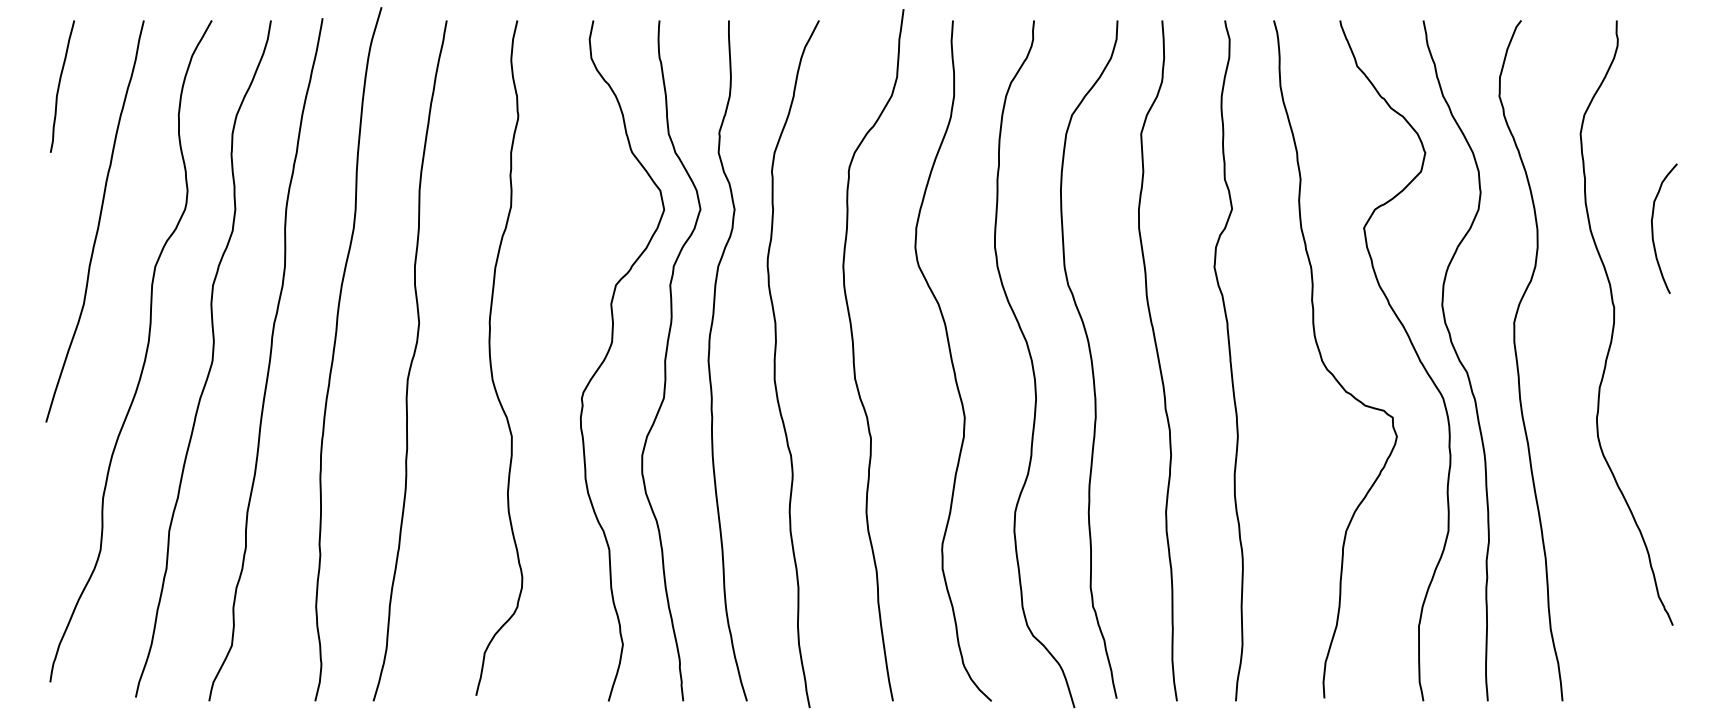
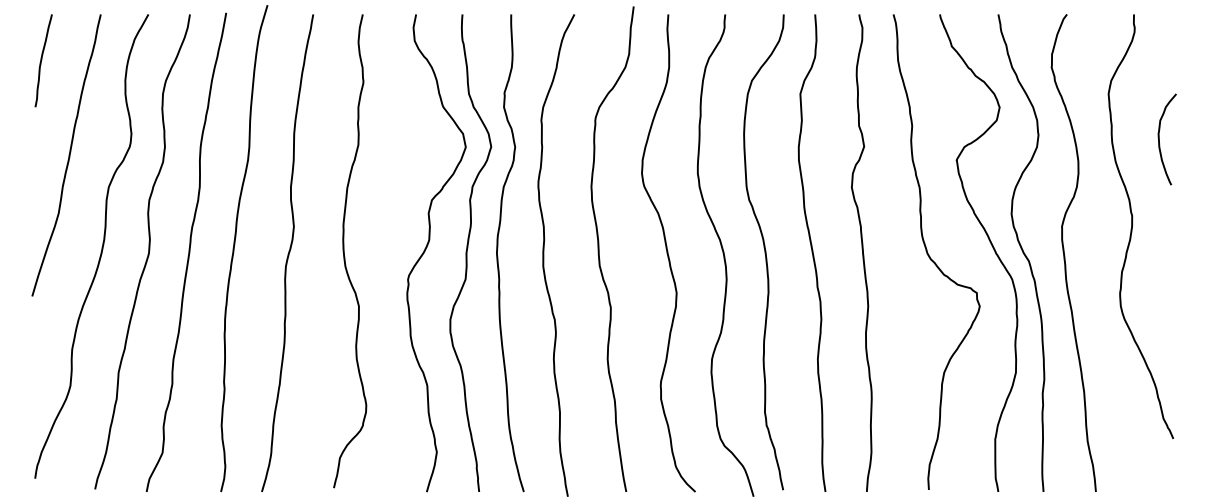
curve: (1653, 228) -> (1159, 139), moved

